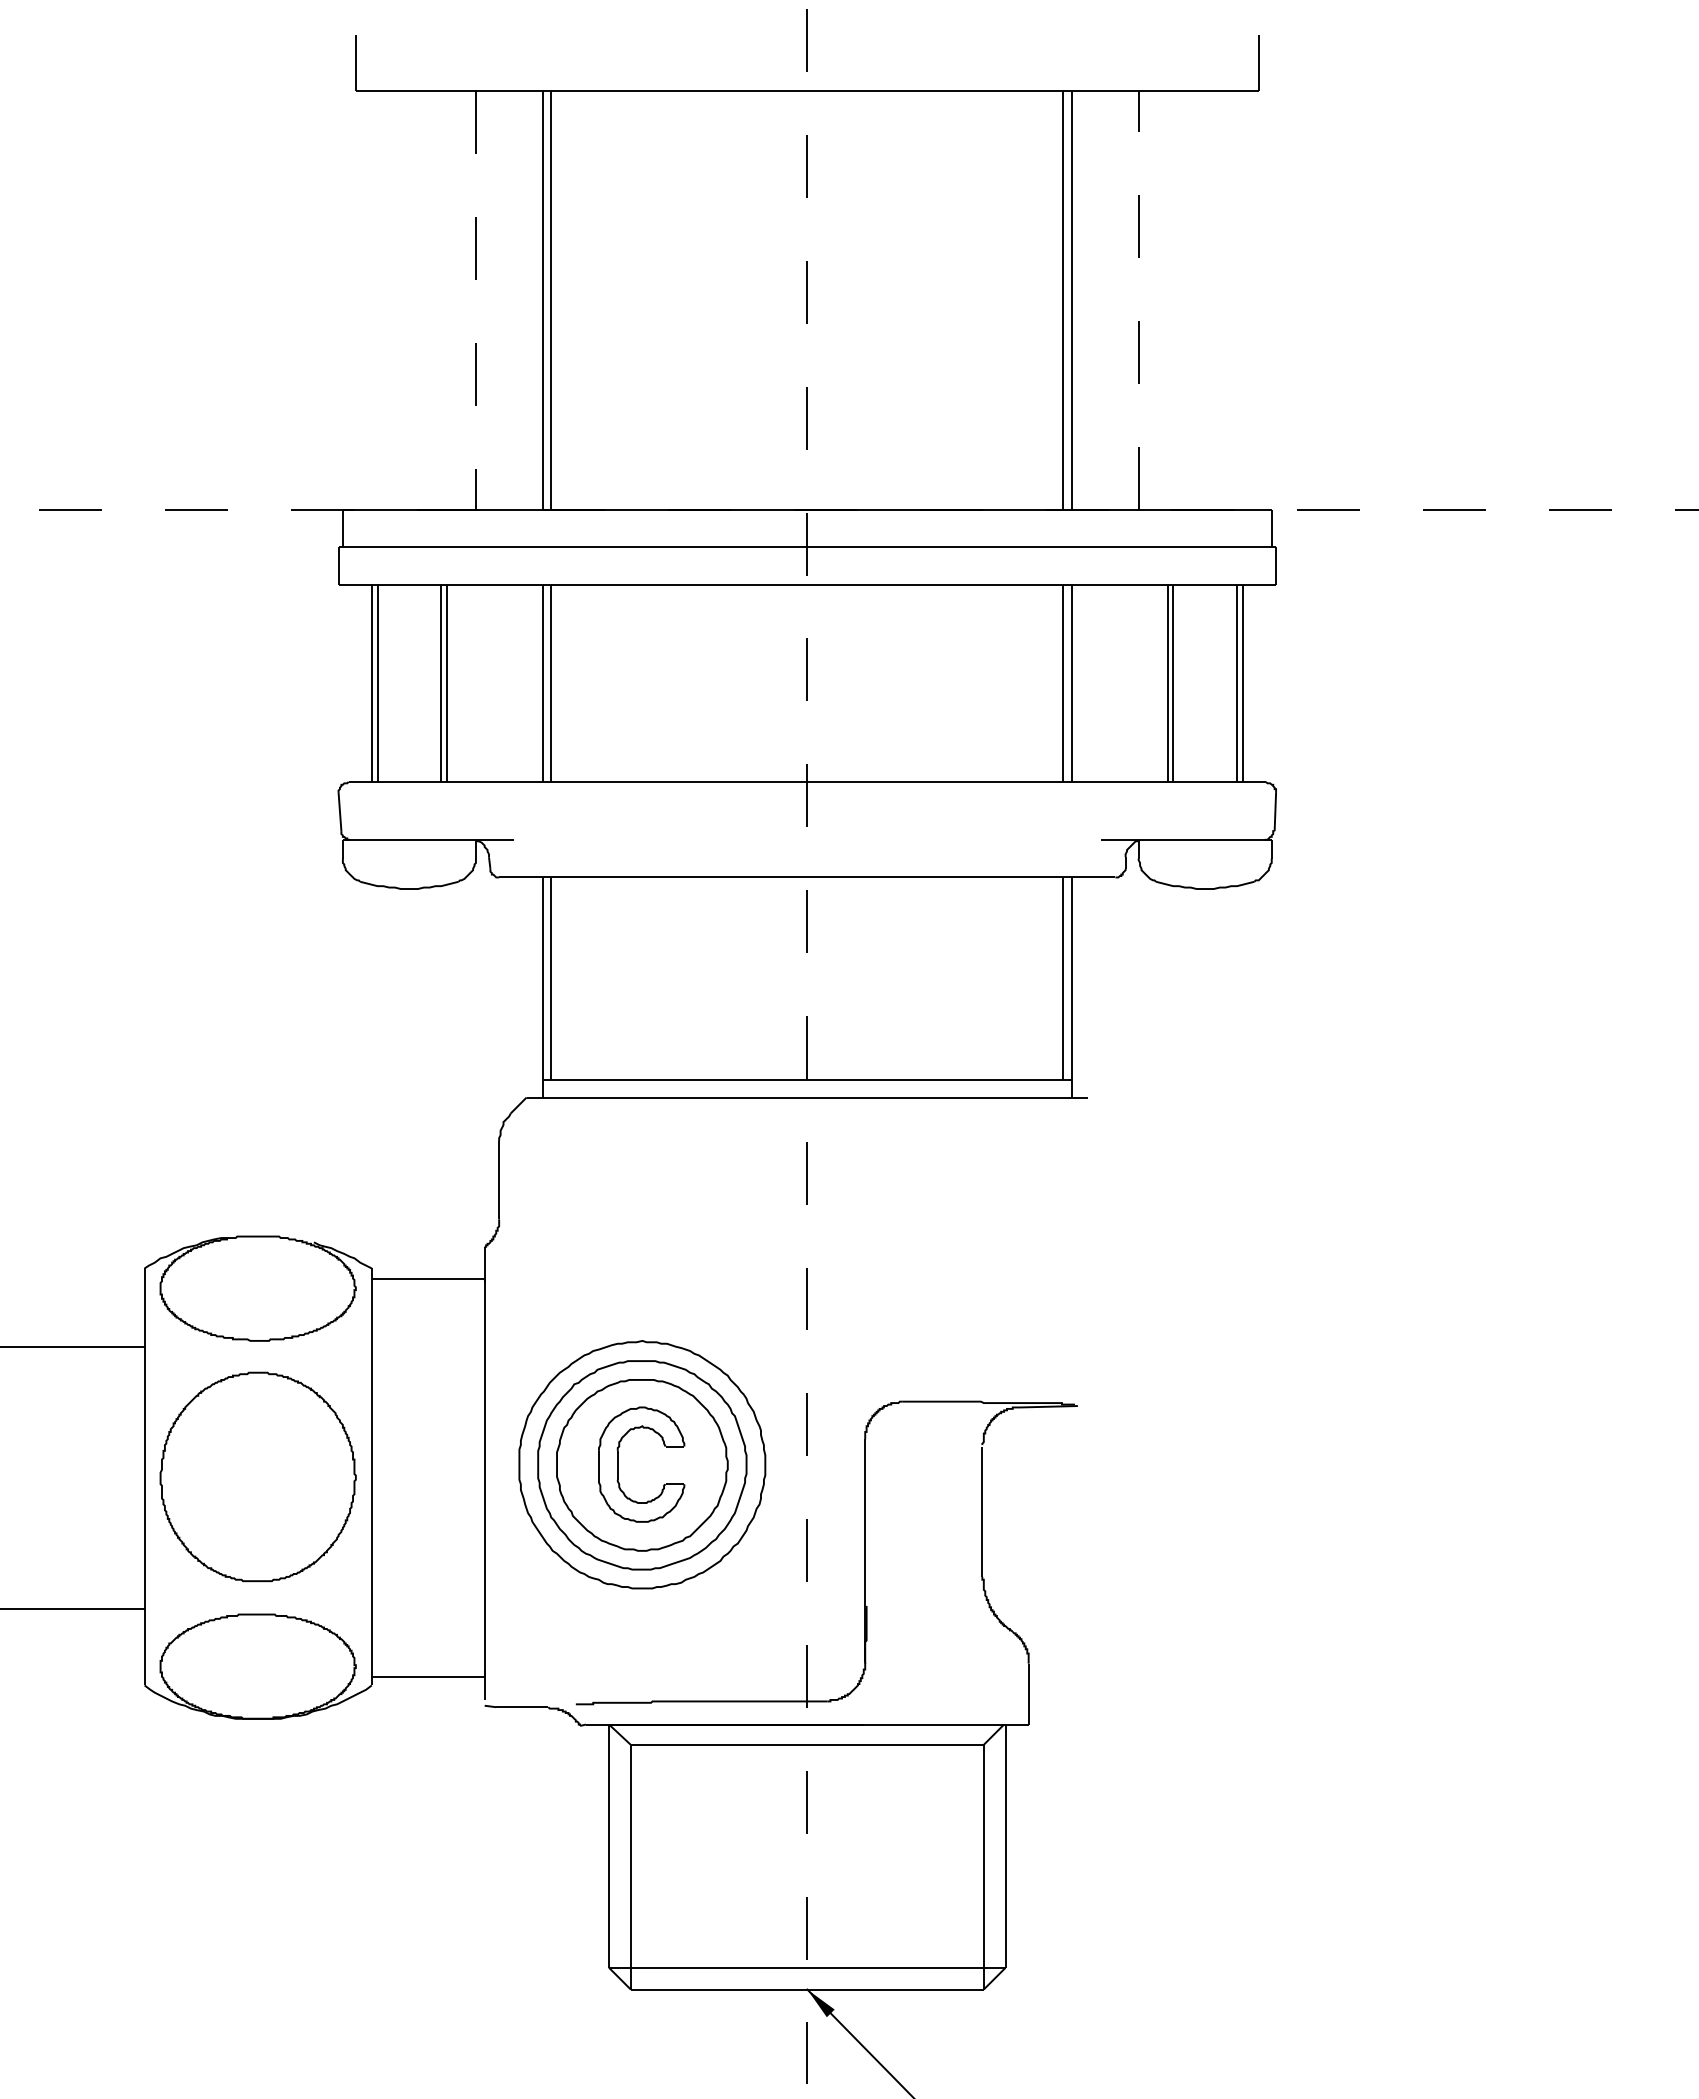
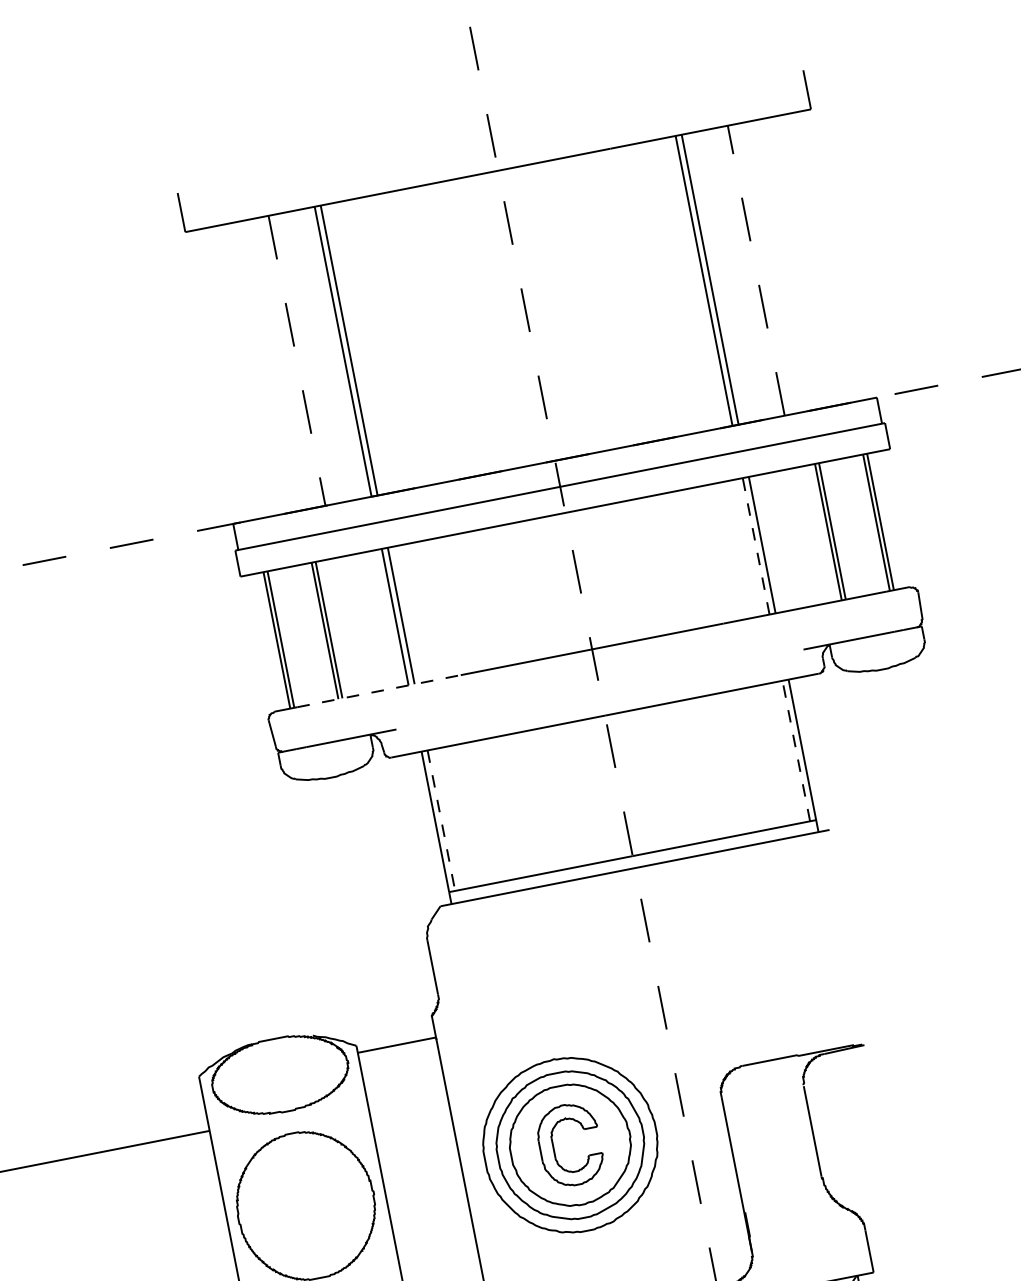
line: (1063, 682) -> (756, 545), solid -> dashed
line: (499, 781) -> (378, 690), solid -> dashed
line: (1063, 978) -> (796, 750), solid -> dashed
line: (551, 979) -> (441, 821), solid -> dashed

